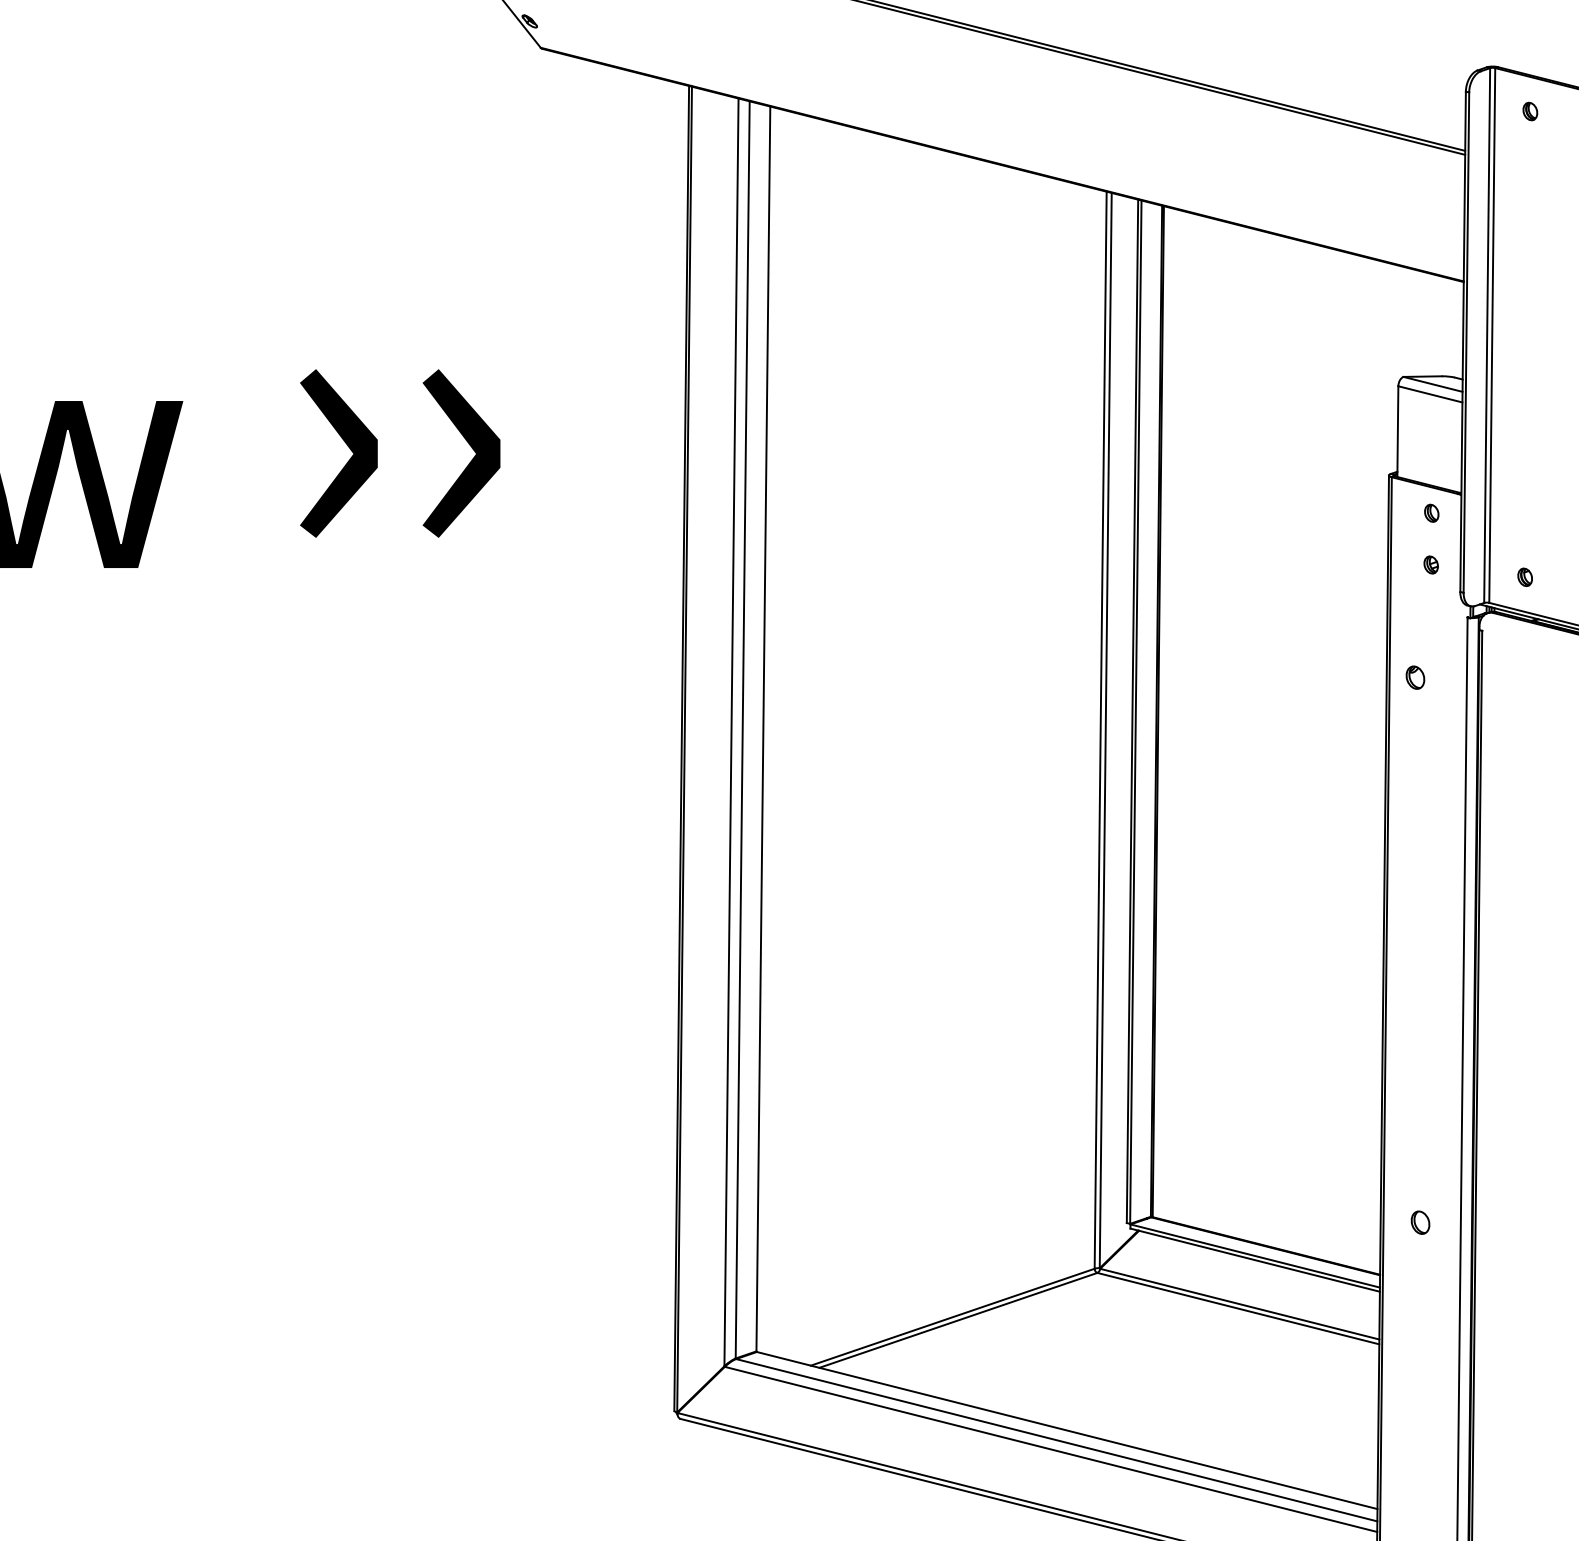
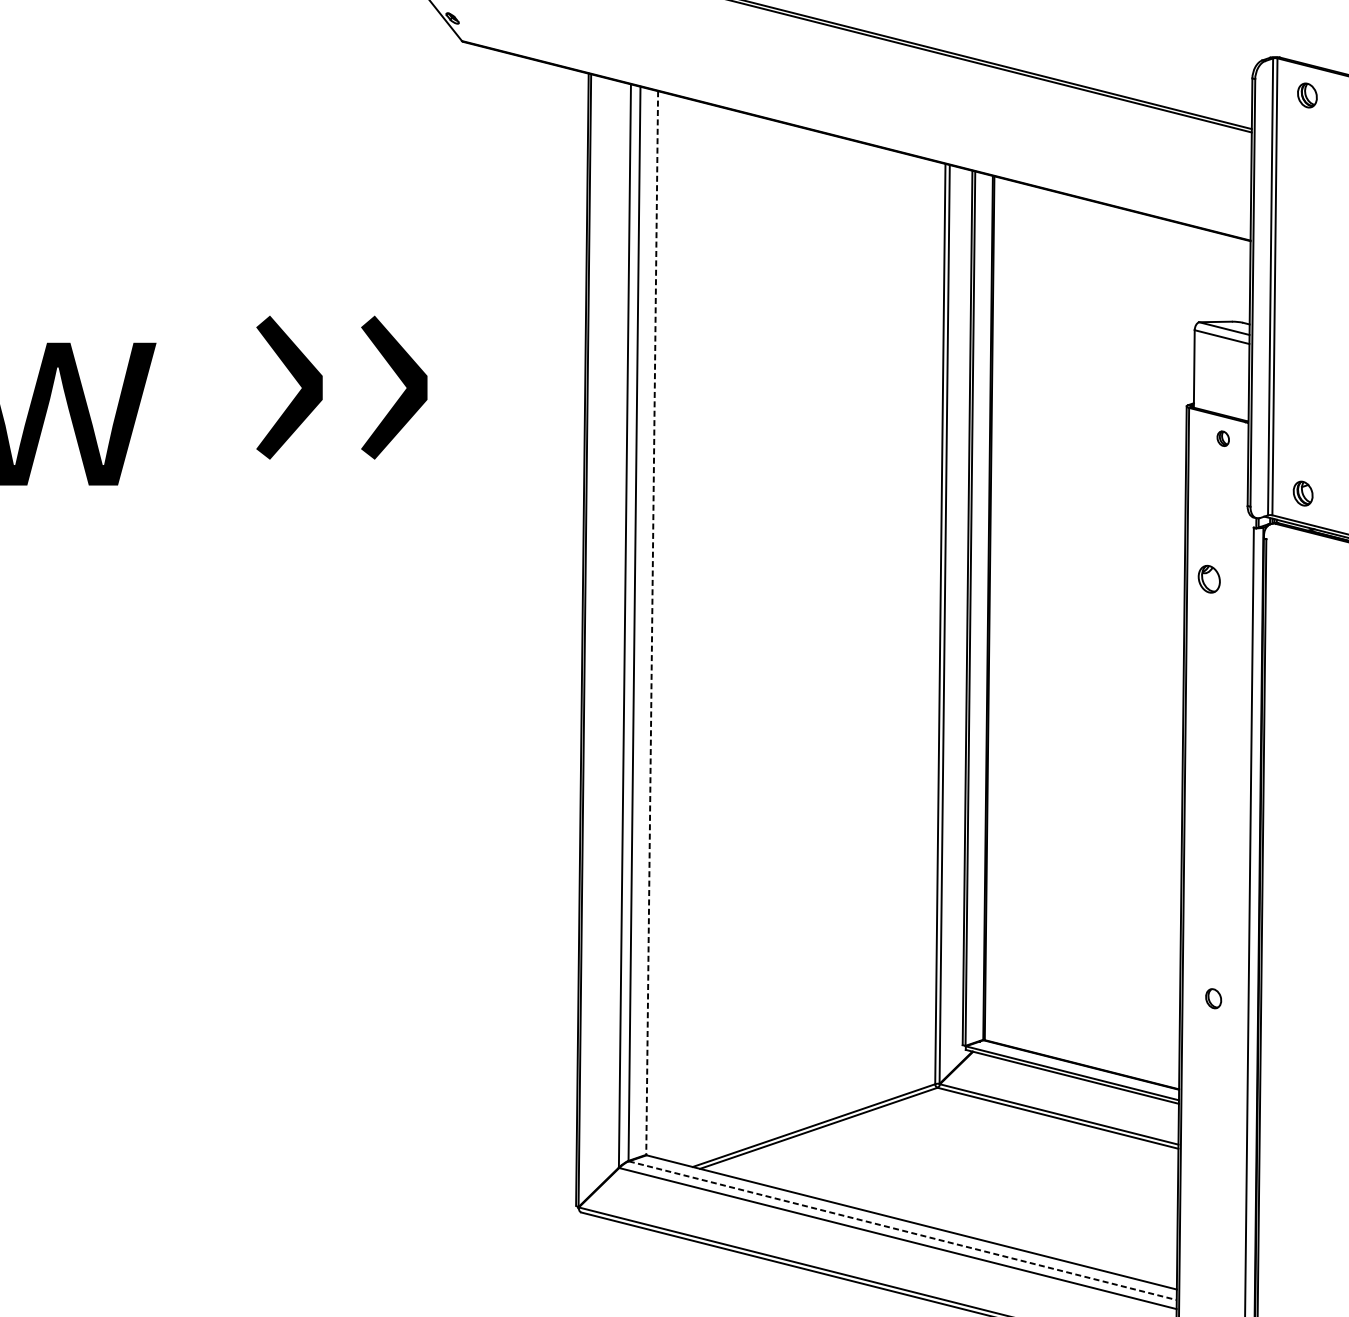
part: (1530, 111) -> (1307, 95), size x1.6
part: (1430, 564) -> (1222, 482), removed
part: (1524, 576) -> (1302, 492), size x1.6
part: (1415, 677) -> (1209, 579), size x1.4
line: (763, 729) -> (652, 623), solid -> dashed
part: (1420, 1222) -> (1213, 998), moved
line: (1056, 1440) -> (902, 1230), solid -> dashed

